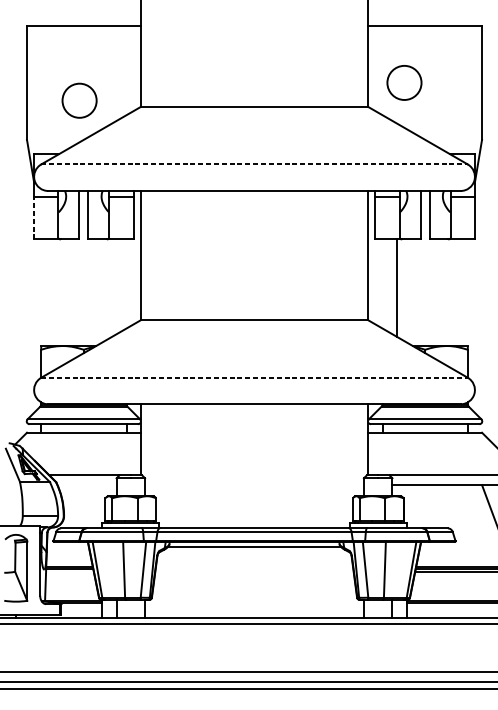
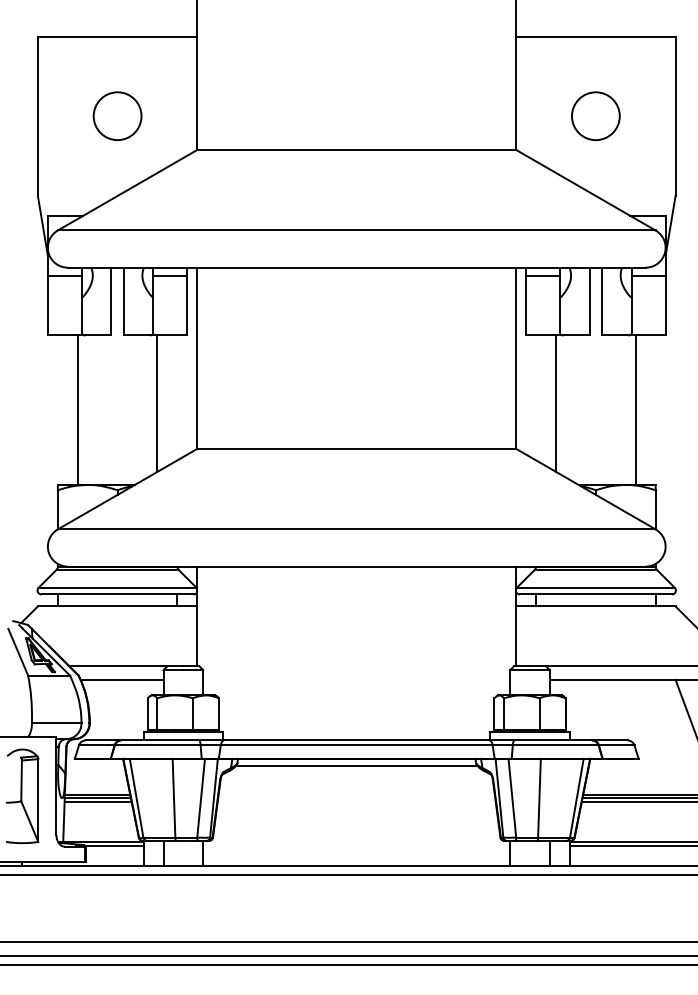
circle: (404, 82) -> (595, 115), moved
circle: (79, 100) -> (117, 115), moved
line: (254, 164) -> (356, 230), dashed -> solid
line: (33, 217) -> (47, 305), dashed -> solid
line: (112, 287) -> (157, 403), added
line: (55, 292) -> (77, 409), added
line: (453, 292) -> (635, 409), added
line: (254, 377) -> (356, 529), dashed -> solid
line: (86, 484) -> (121, 679), added
line: (69, 571) -> (97, 801), added

